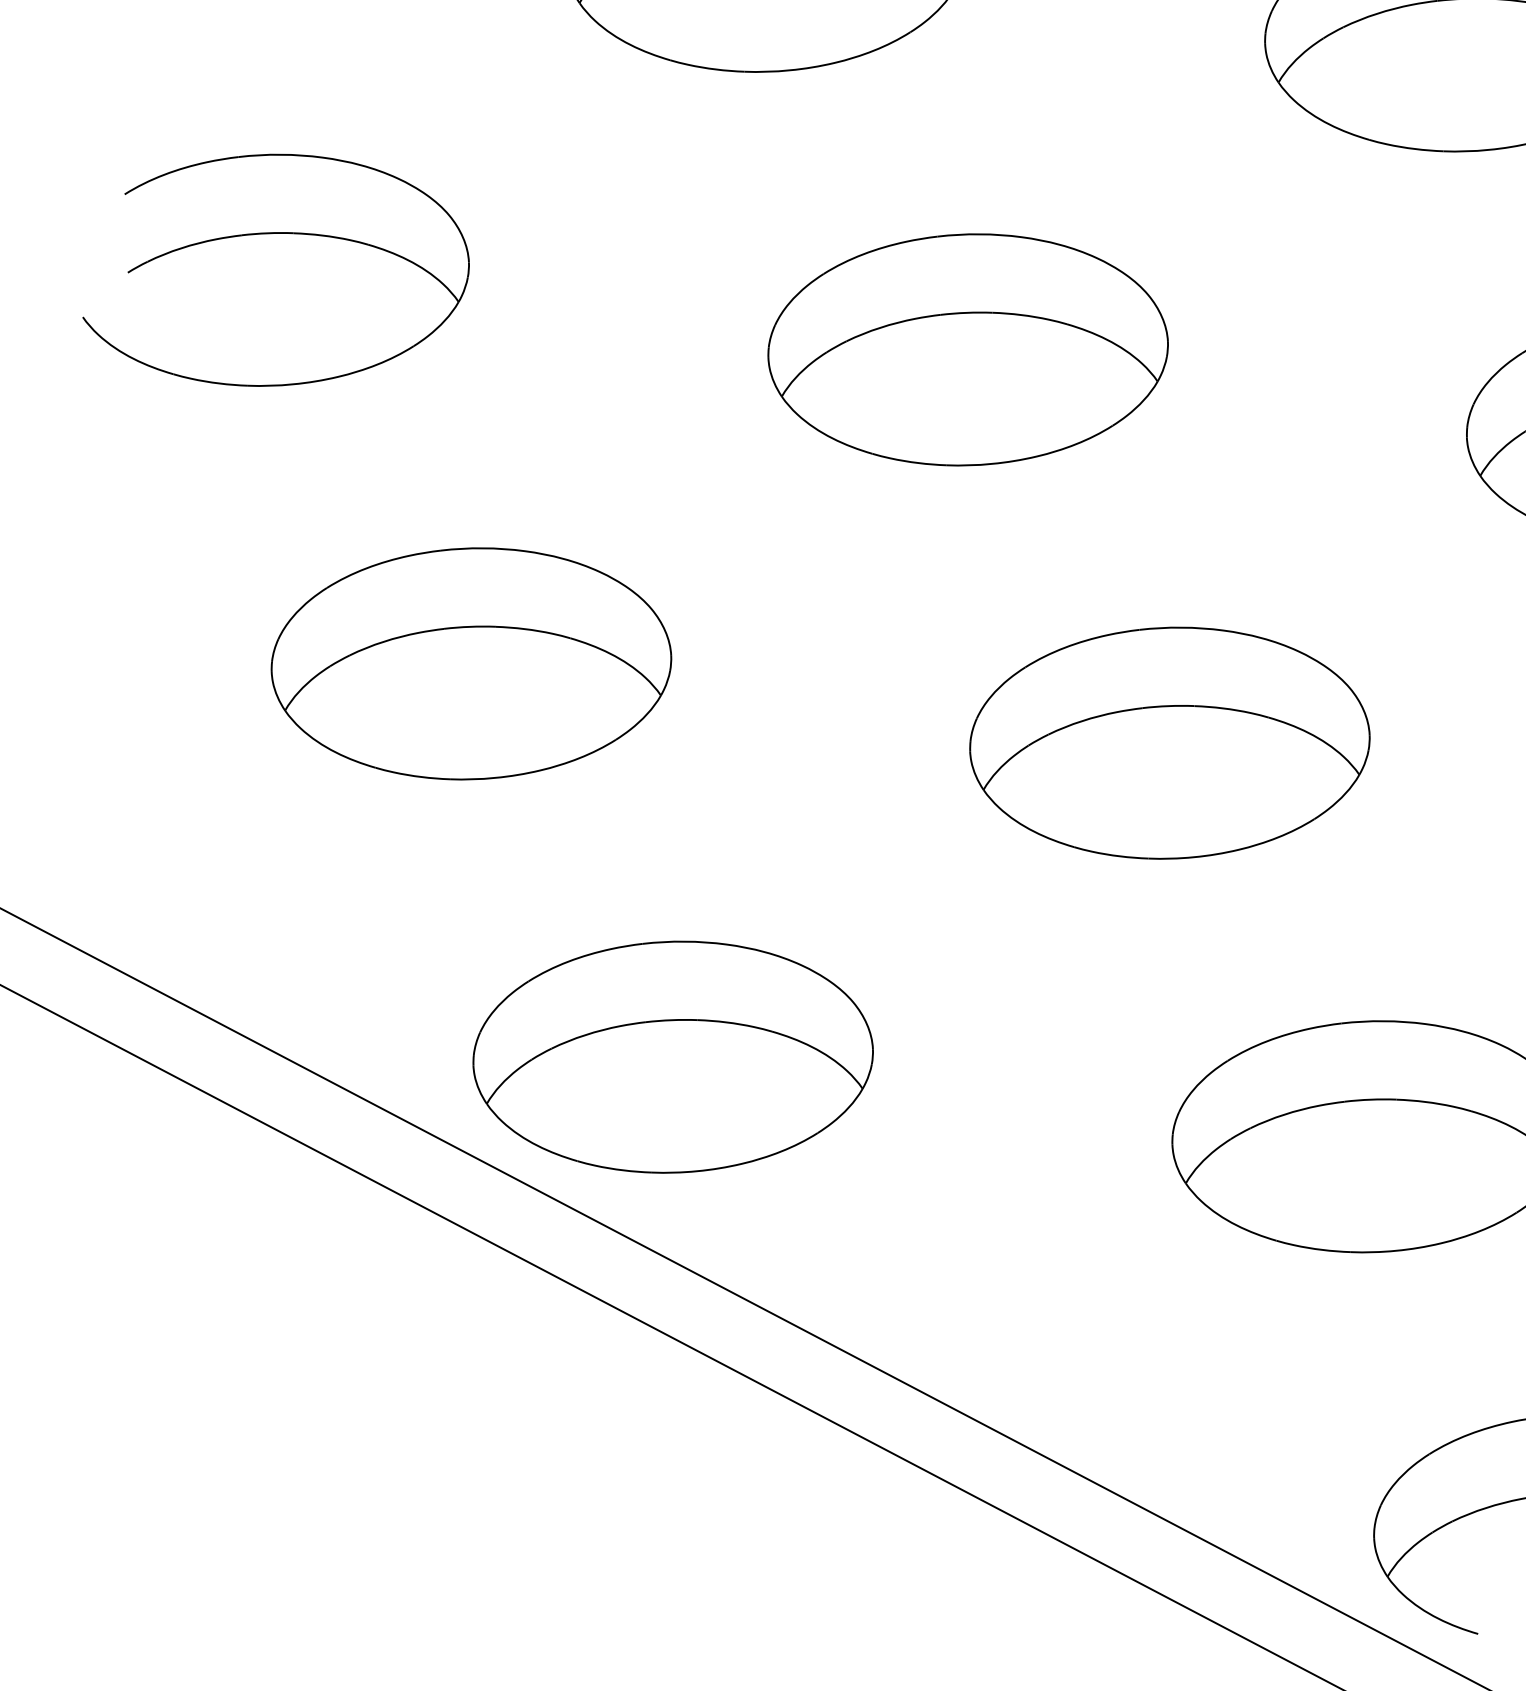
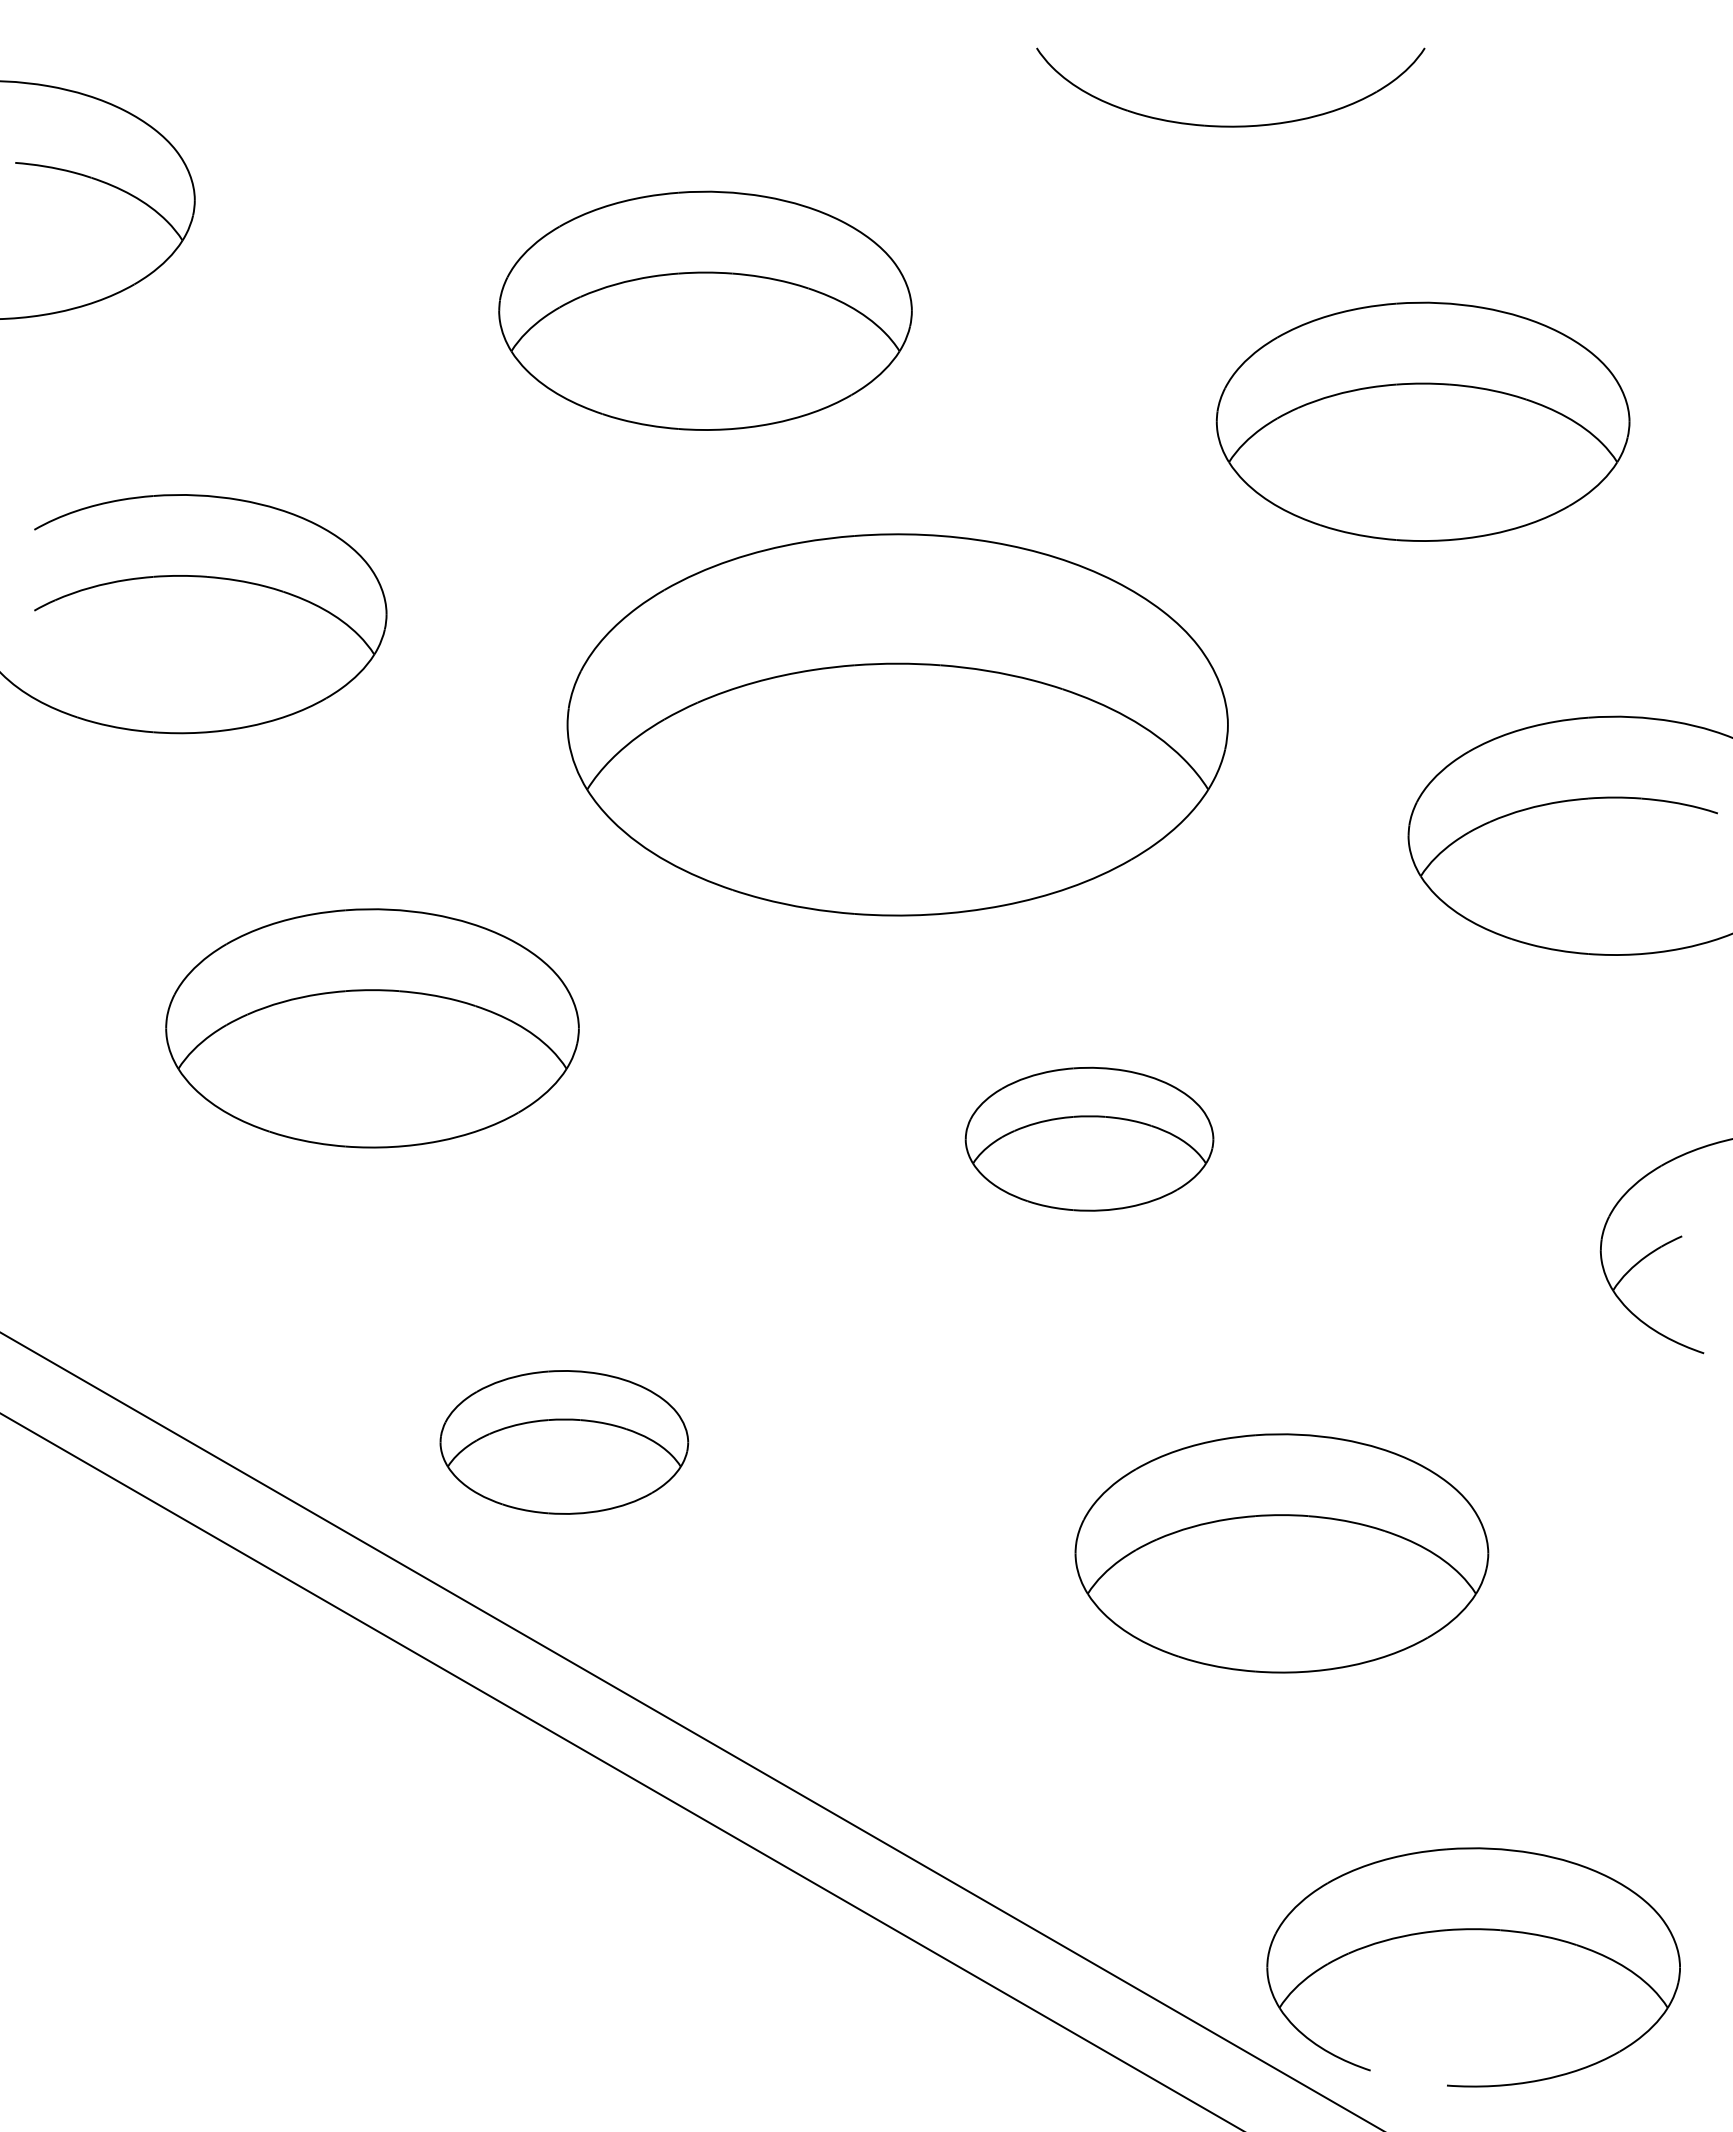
part: (967, 350) -> (897, 725), size x1.6
part: (1169, 743) -> (1089, 1139), size x0.6
part: (673, 1057) -> (564, 1442), size x0.6

